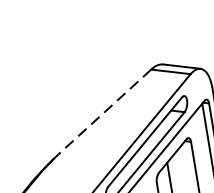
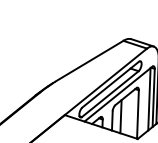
line: (104, 112) -> (89, 61), dashed -> solid

